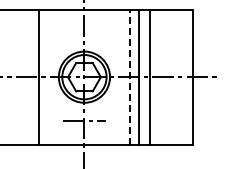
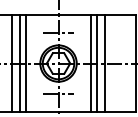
line: (84, 33) -> (58, 32), added
line: (18, 76) -> (11, 63), added
line: (29, 76) -> (19, 63), added
line: (130, 77) -> (91, 63), dashed -> solid

